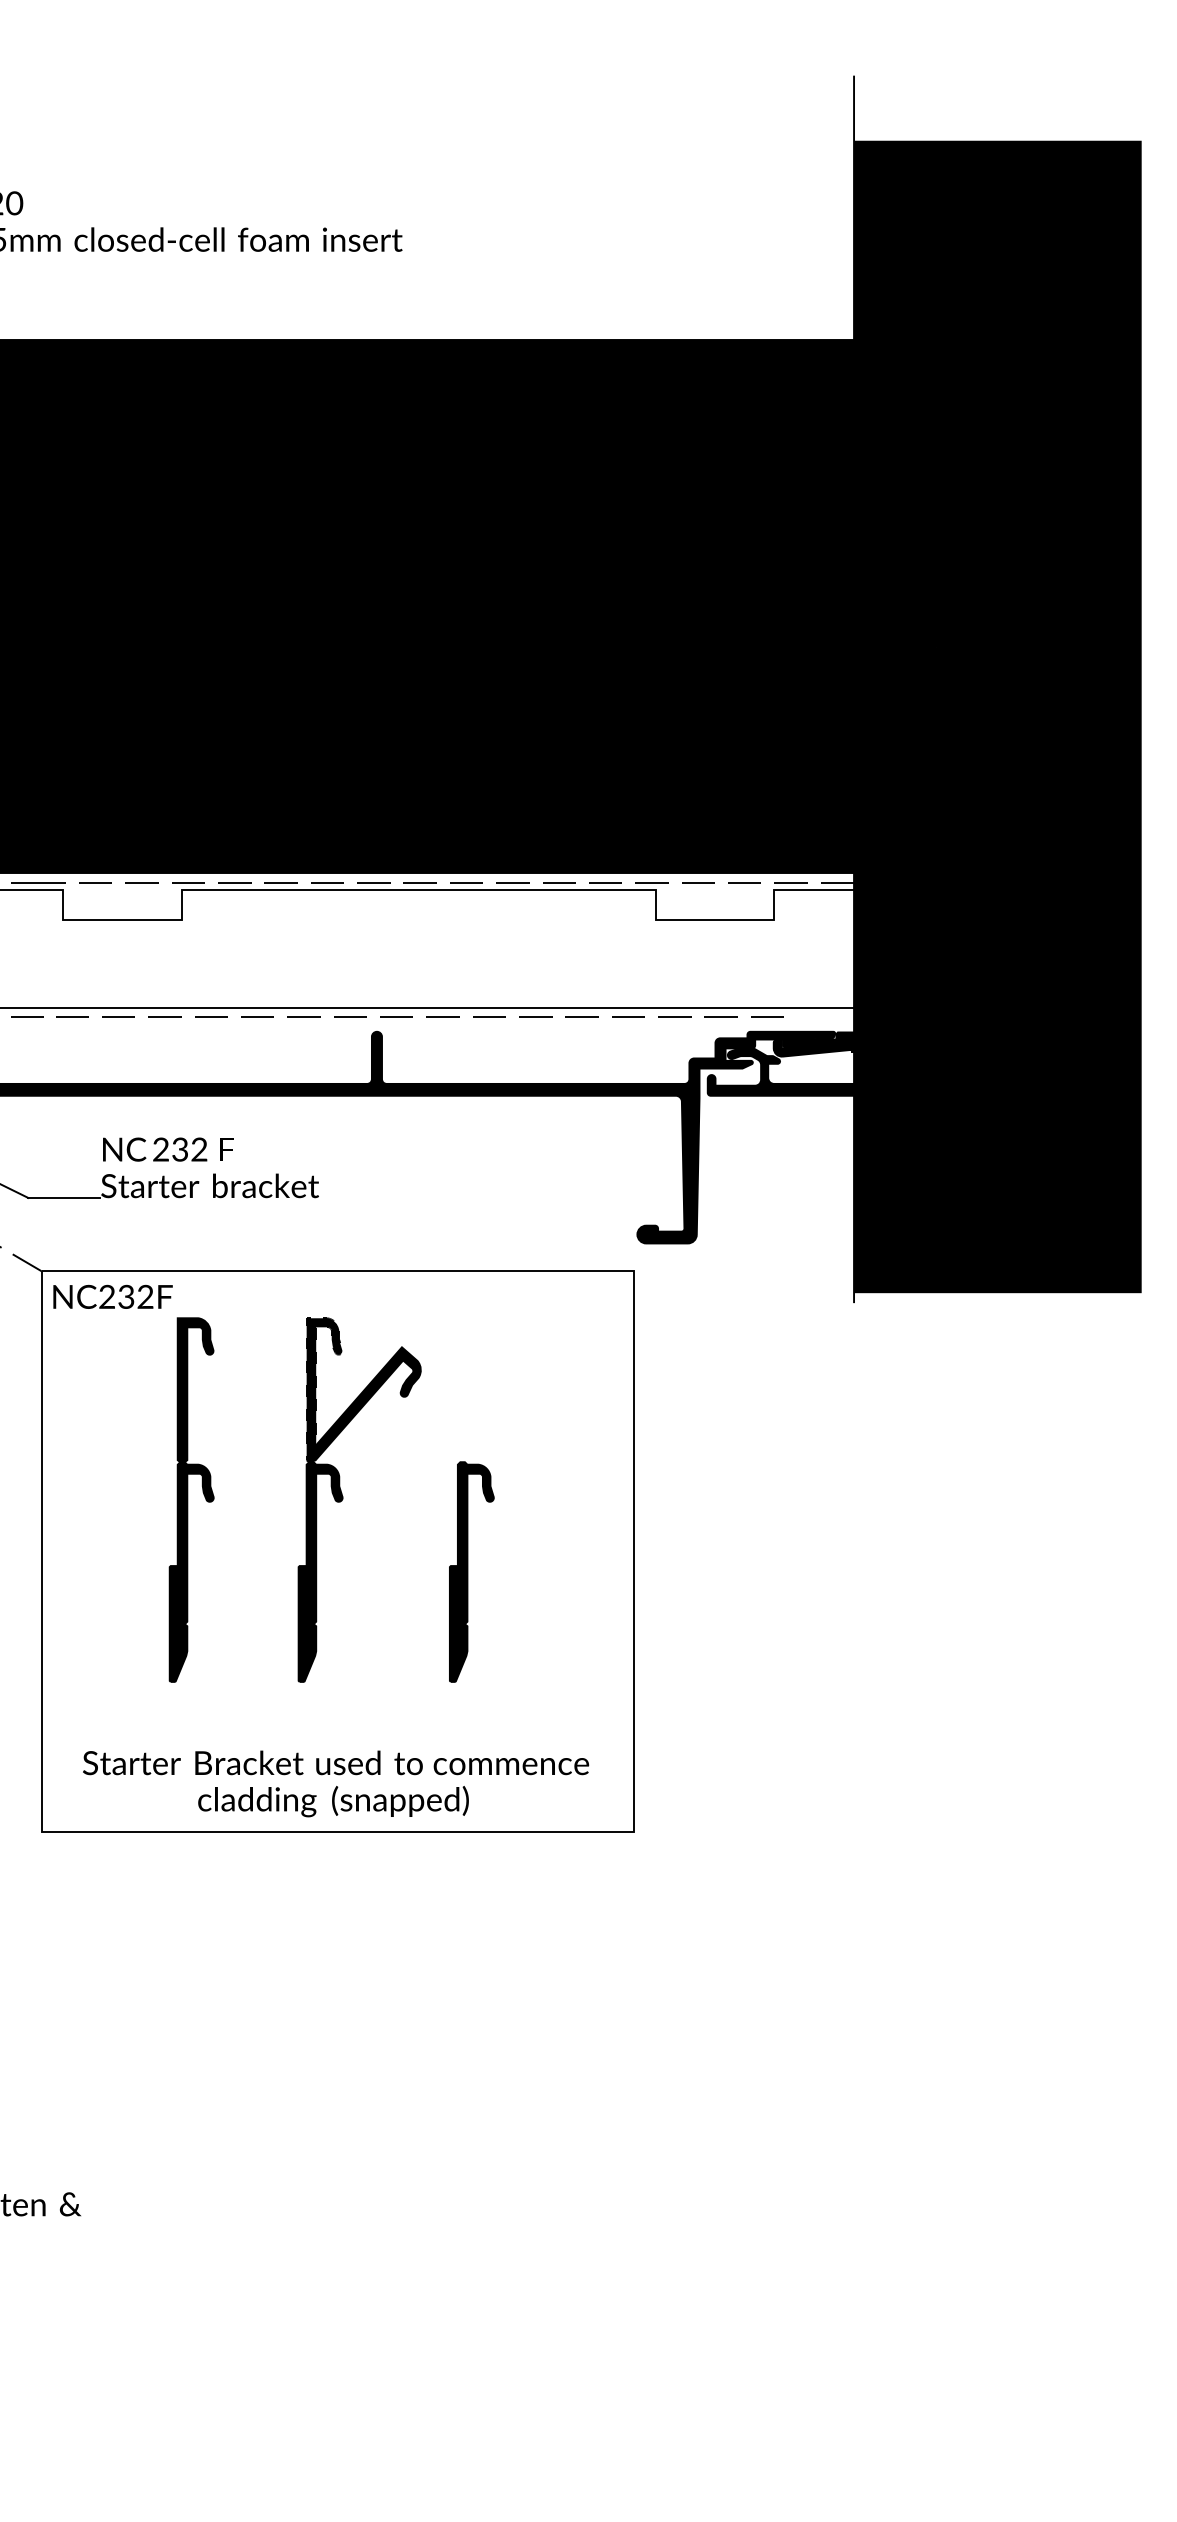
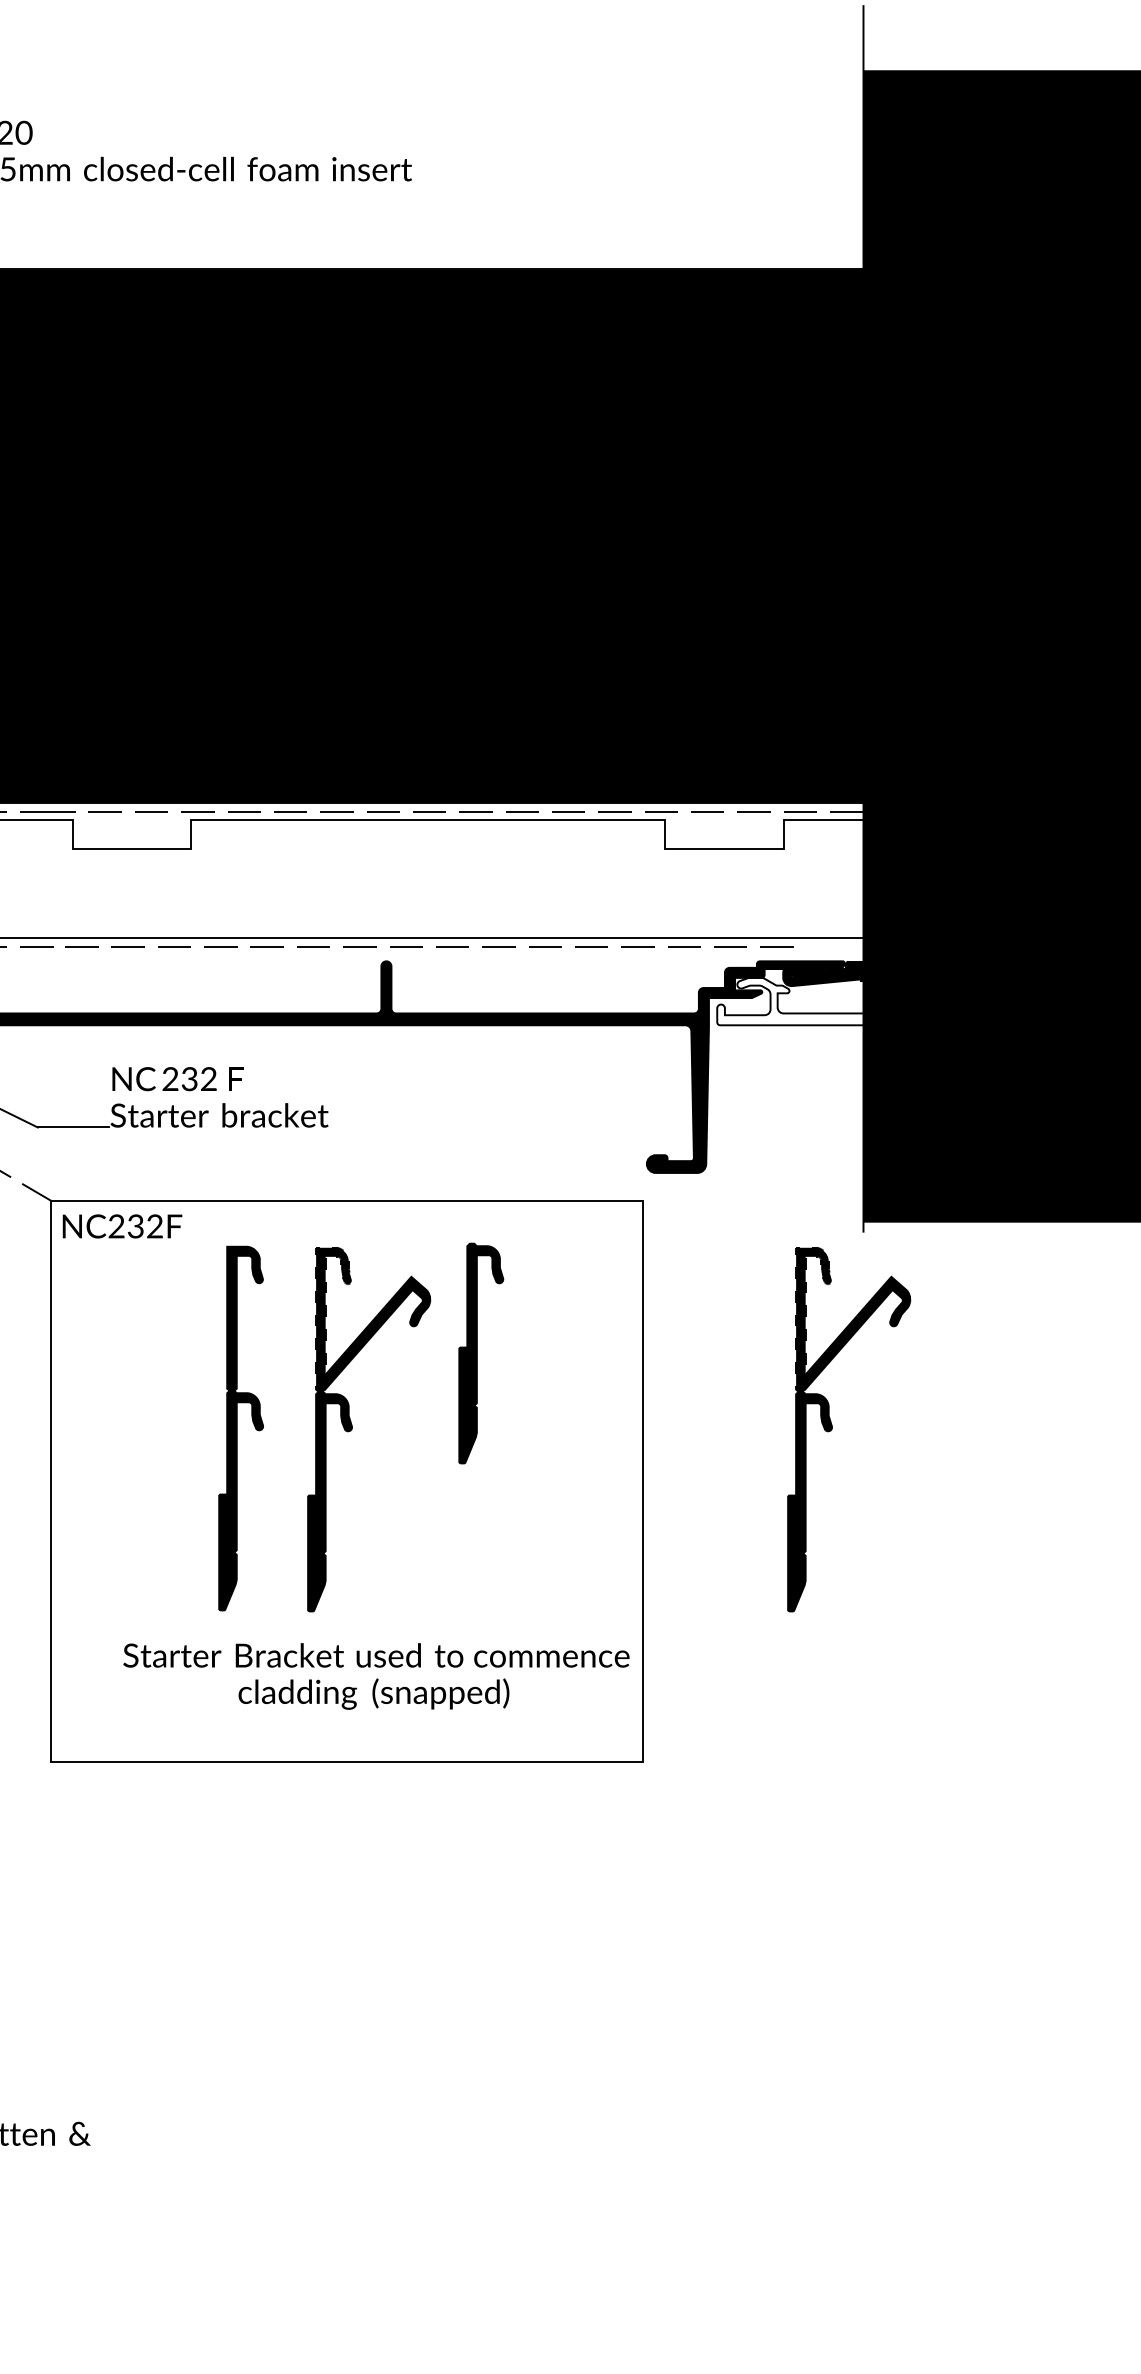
fill: (842, 1071) -> (851, 1001), removed
part: (191, 1499) -> (240, 1428), moved
part: (823, 1499) -> (832, 1429), added
part: (471, 1571) -> (480, 1353), moved
text: (336, 1783) -> (376, 1676), moved

